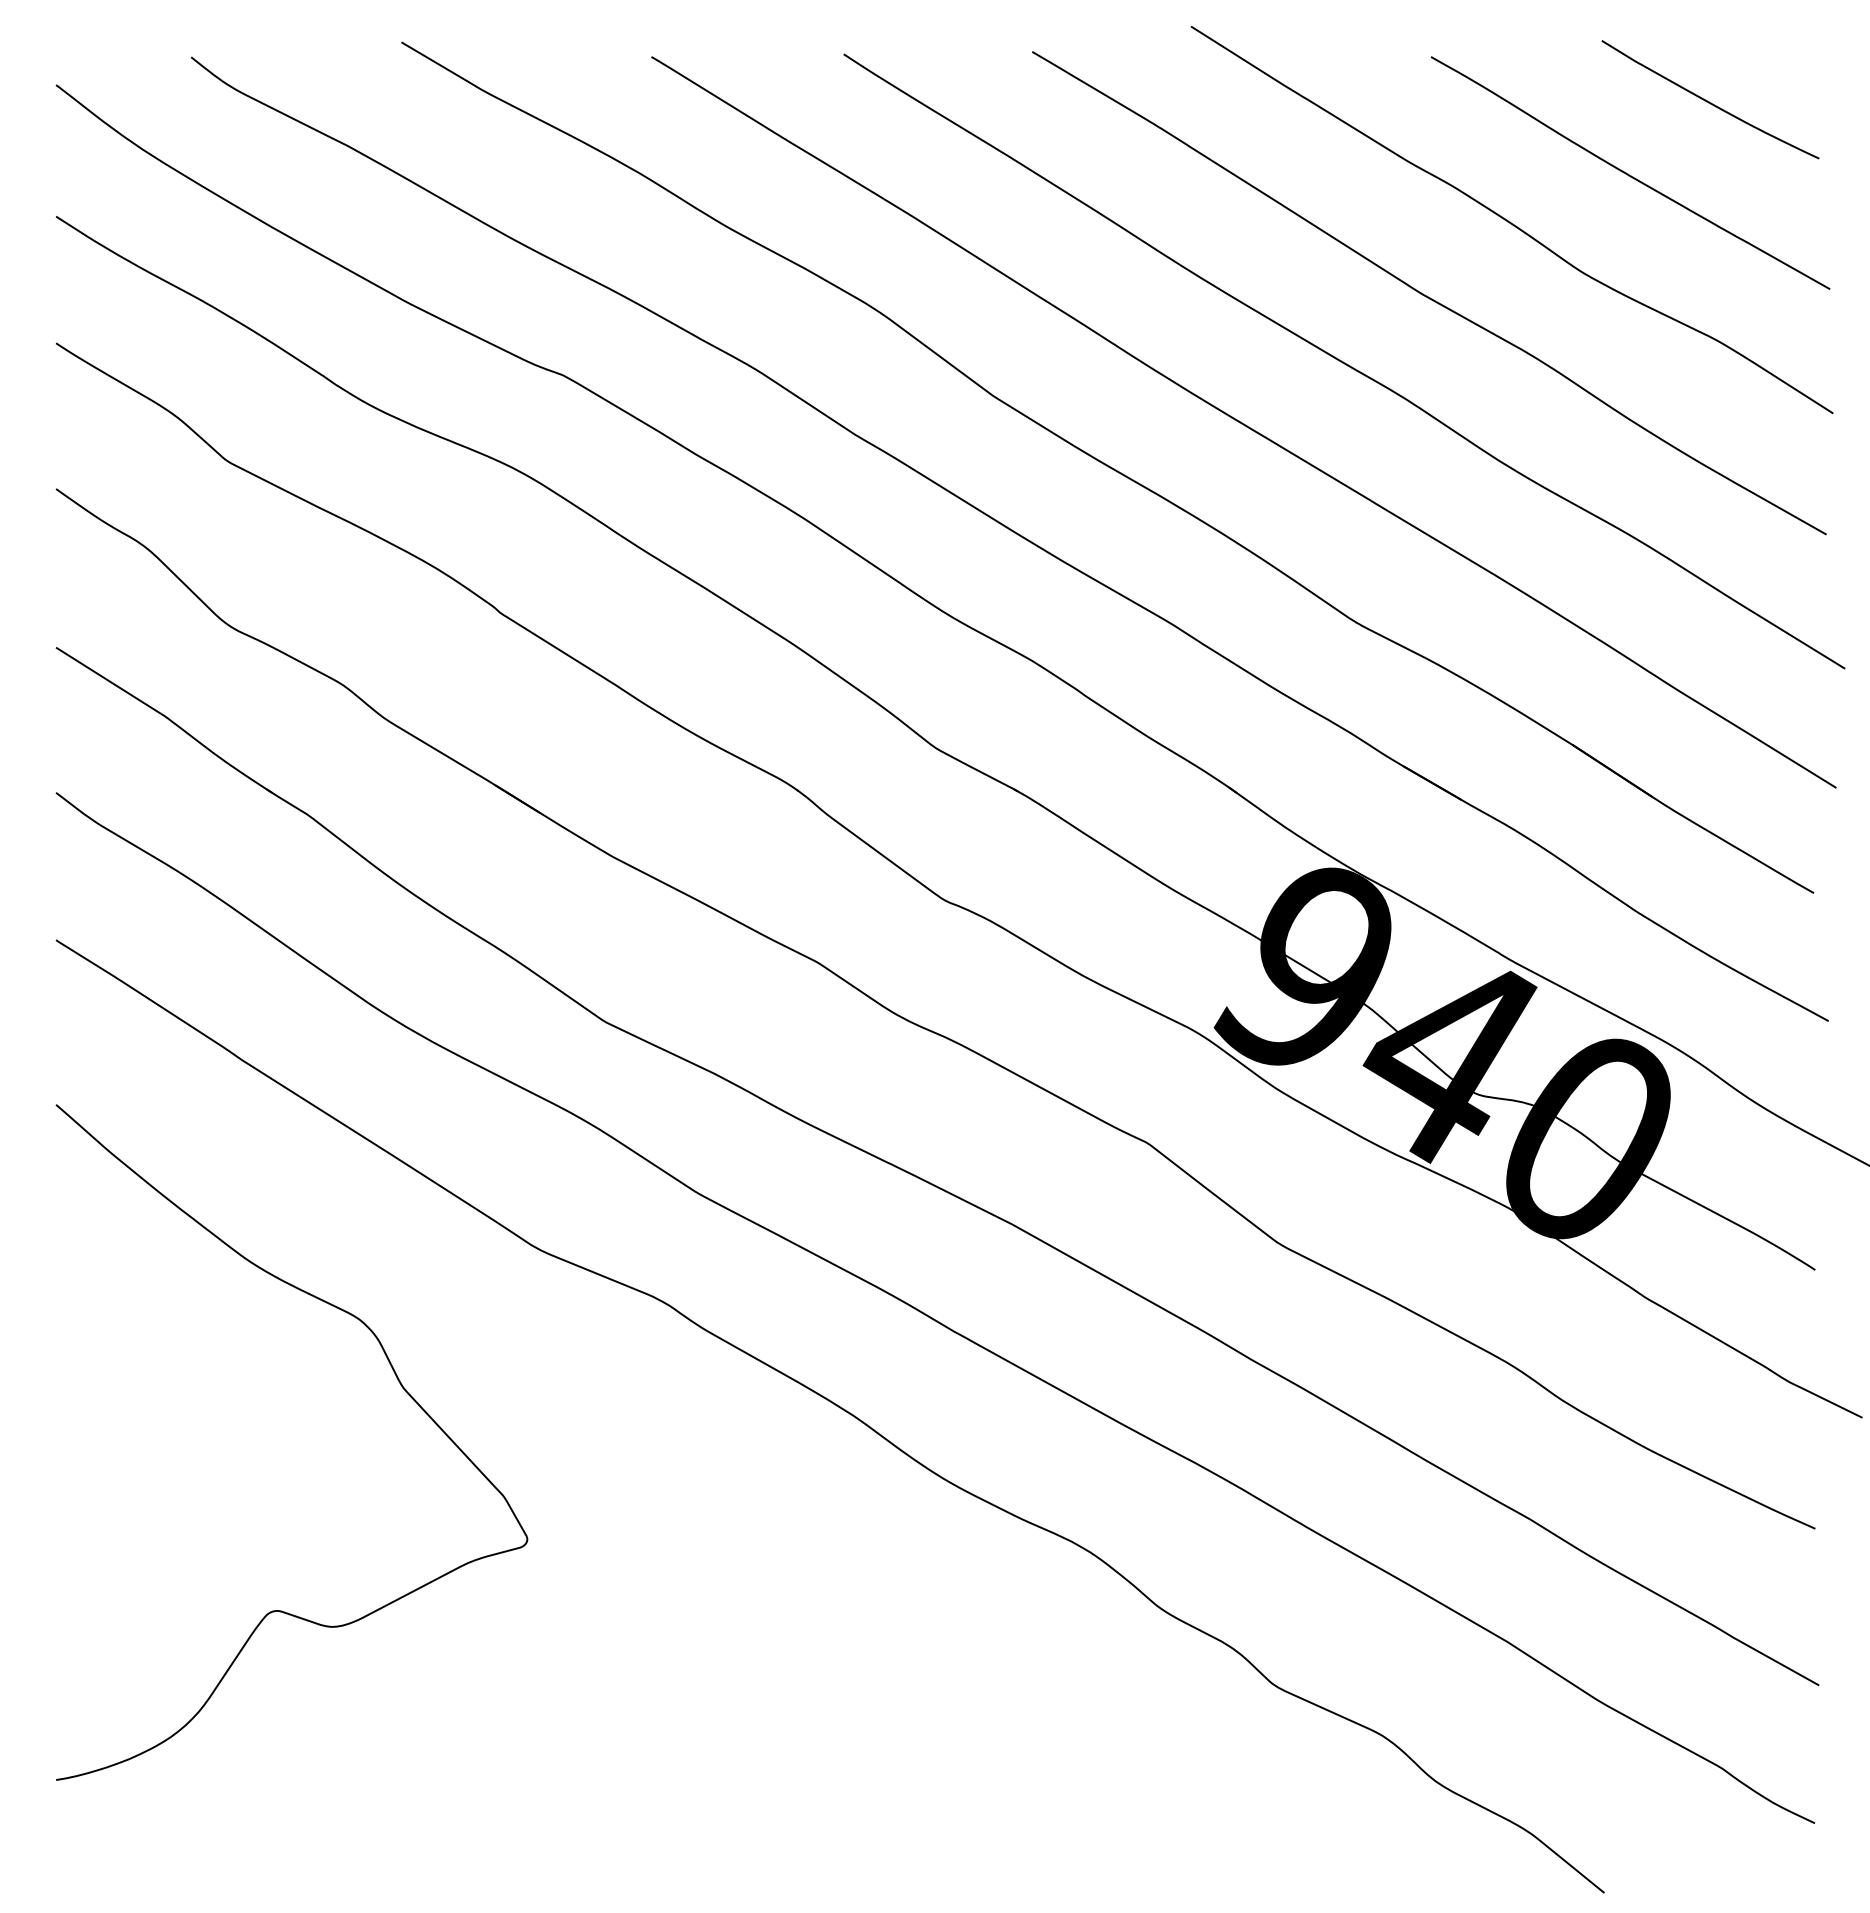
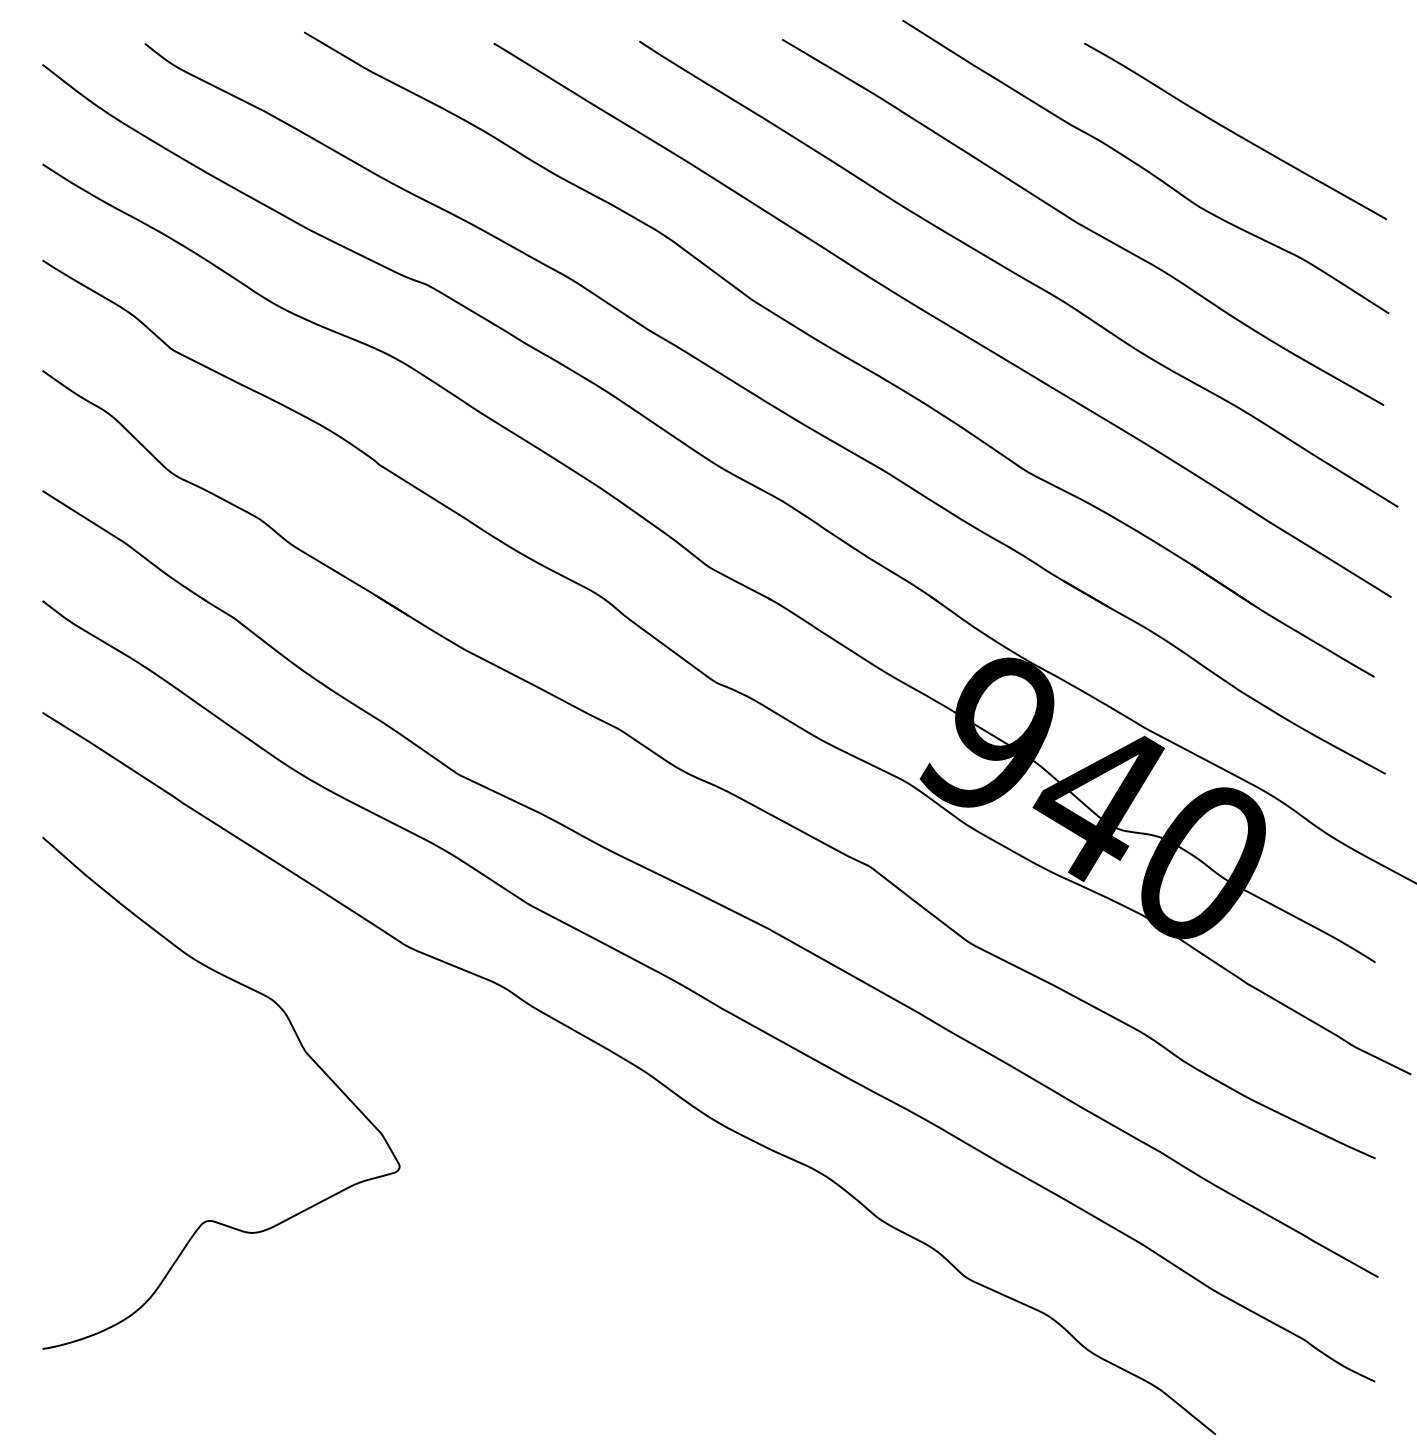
curve: (1709, 101) -> (1295, 77), removed

